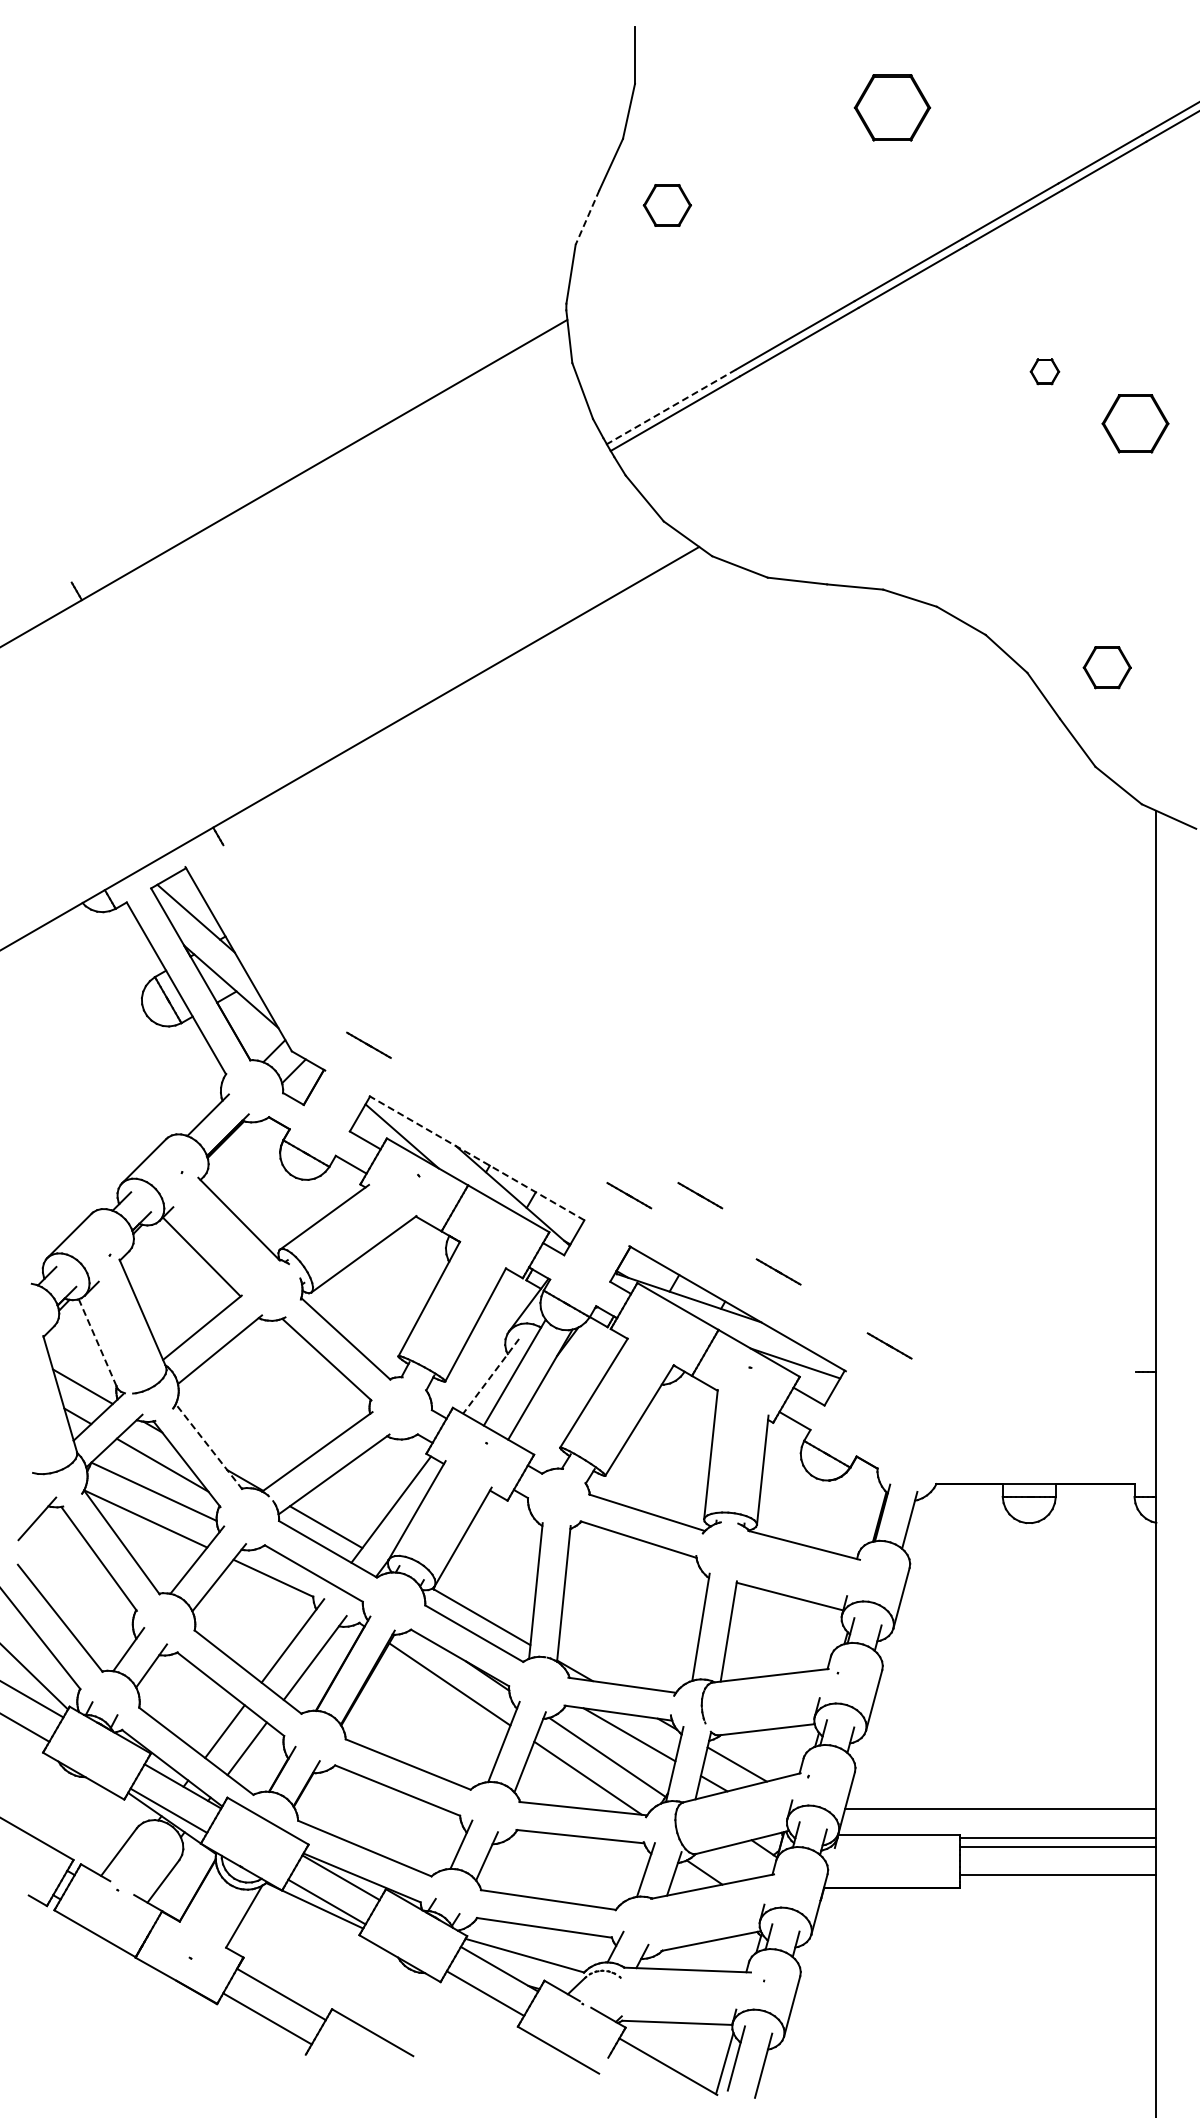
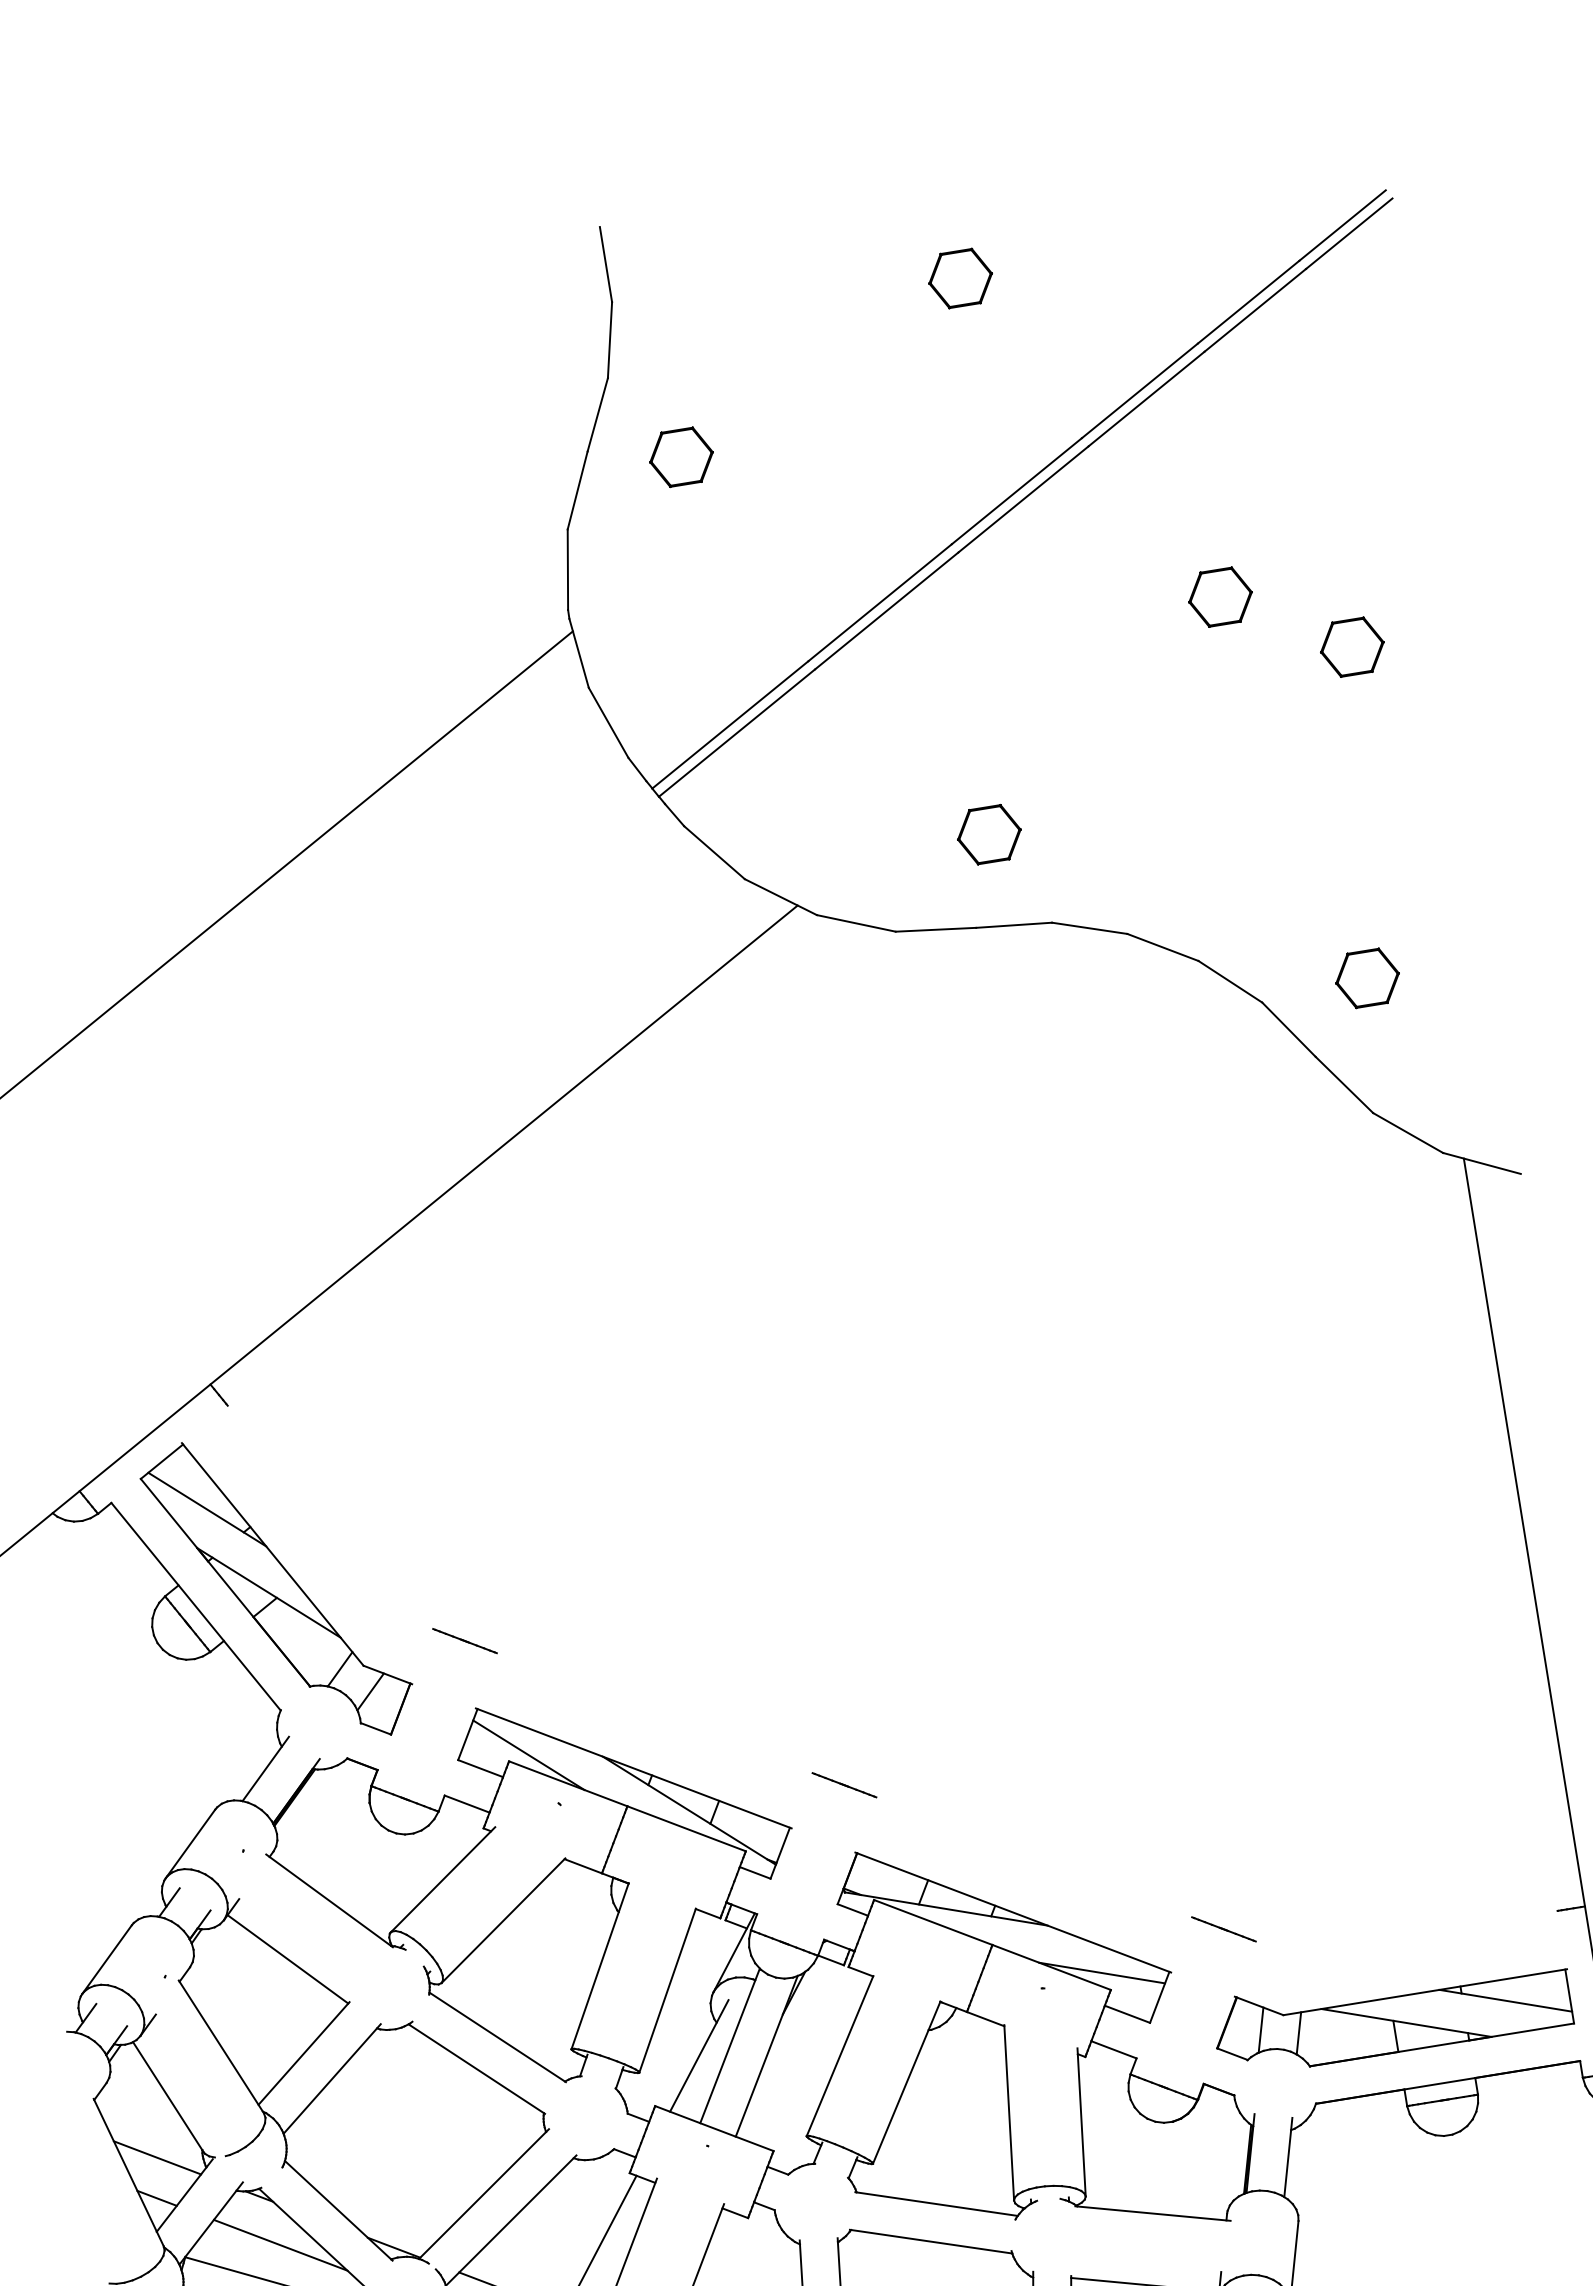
part: (892, 107) -> (960, 278), size x0.62
line: (587, 217) -> (577, 490), dashed -> solid
part: (1044, 371) -> (1219, 597), size x1.67
line: (671, 406) -> (730, 724), dashed -> solid
part: (1134, 423) -> (1351, 647), size x0.71
part: (847, 517) -> (988, 834), added
line: (477, 1158) -> (634, 1768), dashed -> solid
line: (700, 1195) -> (939, 1769), removed
line: (778, 1271) -> (1059, 1854), removed
line: (98, 1344) -> (169, 2098), dashed -> solid
line: (491, 1376) -> (699, 2056), dashed -> solid
part: (1002, 1426) -> (1391, 2012), added
line: (208, 1446) -> (337, 2210), dashed -> solid

